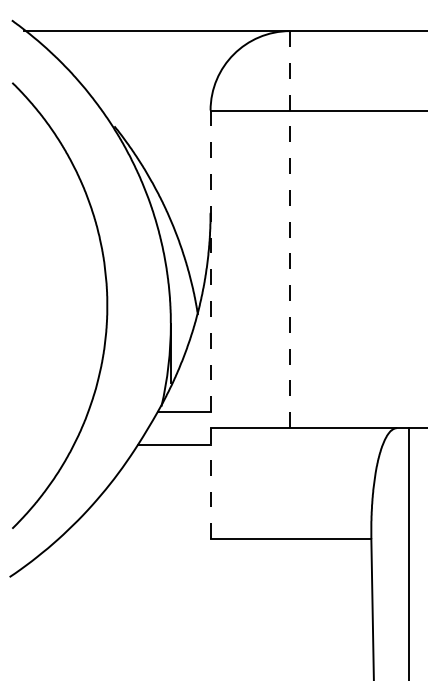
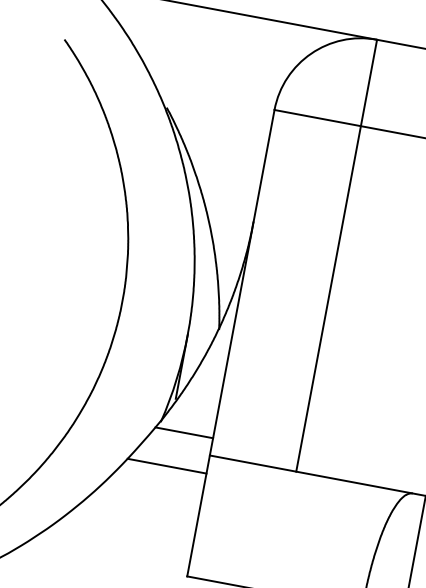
line: (289, 230) -> (335, 256), dashed -> solid
line: (210, 325) -> (230, 343), dashed -> solid

